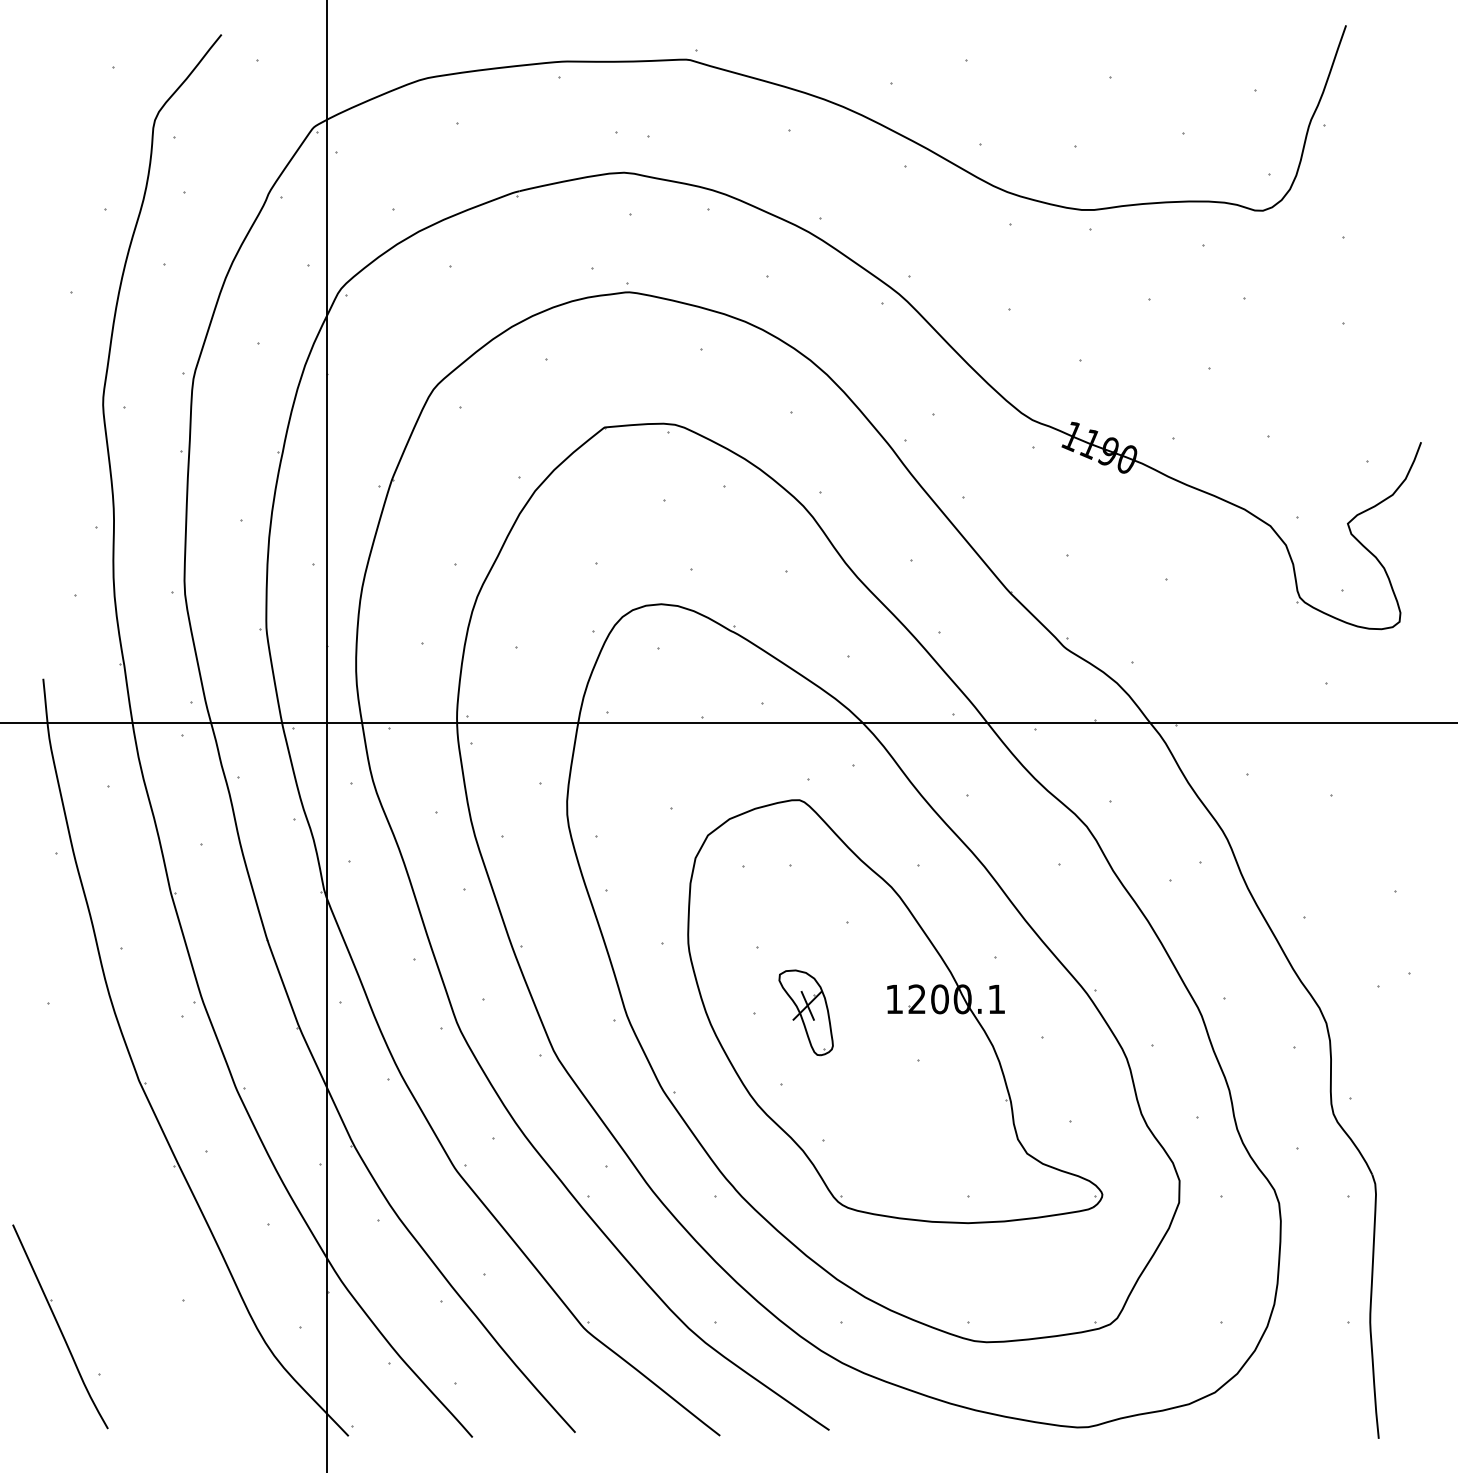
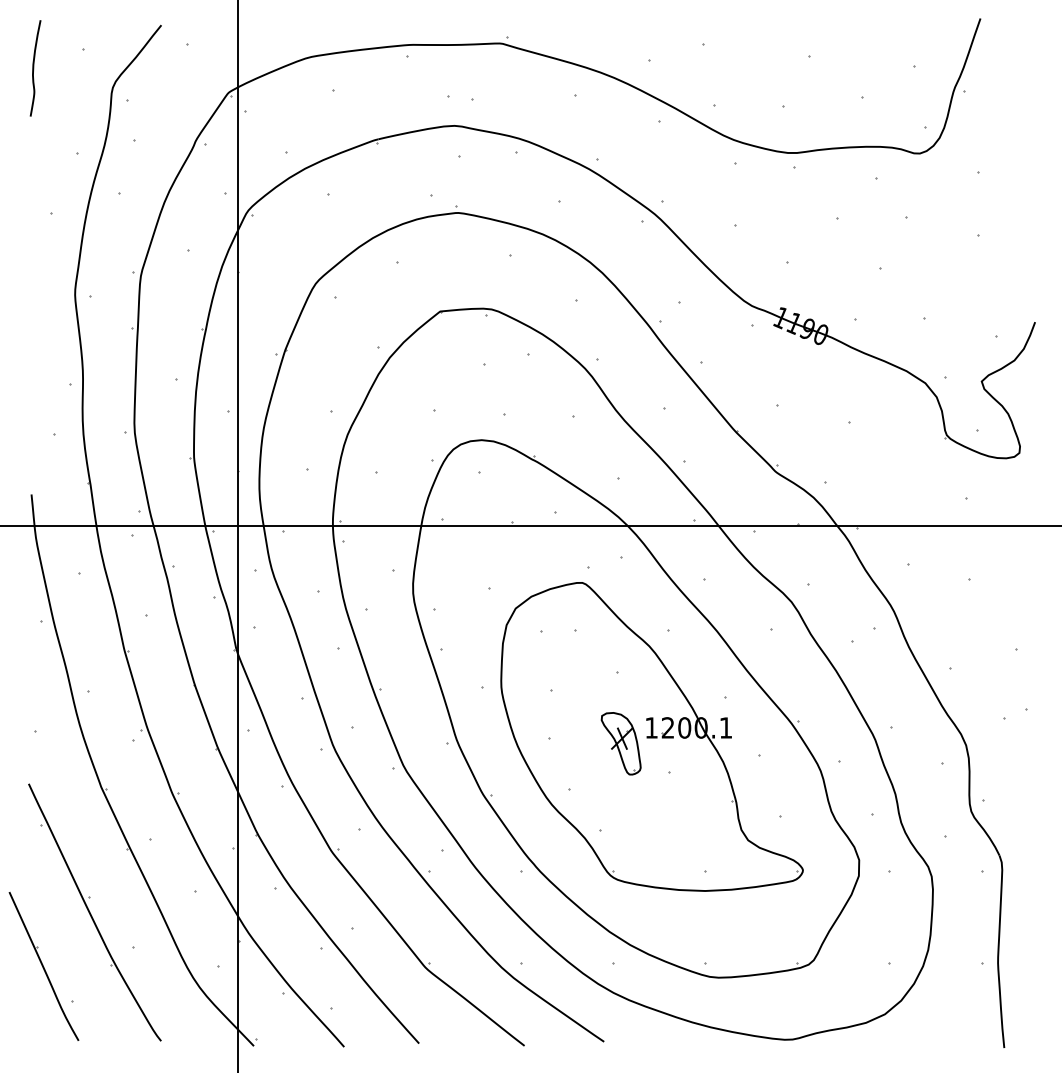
curve: (47, 93) -> (34, 68), added
part: (805, 1012) -> (620, 743), moved
part: (129, 1252) -> (94, 912), added

